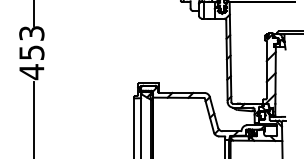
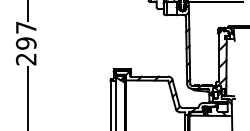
text: (30, 52) -> (25, 43), 453 -> 297

